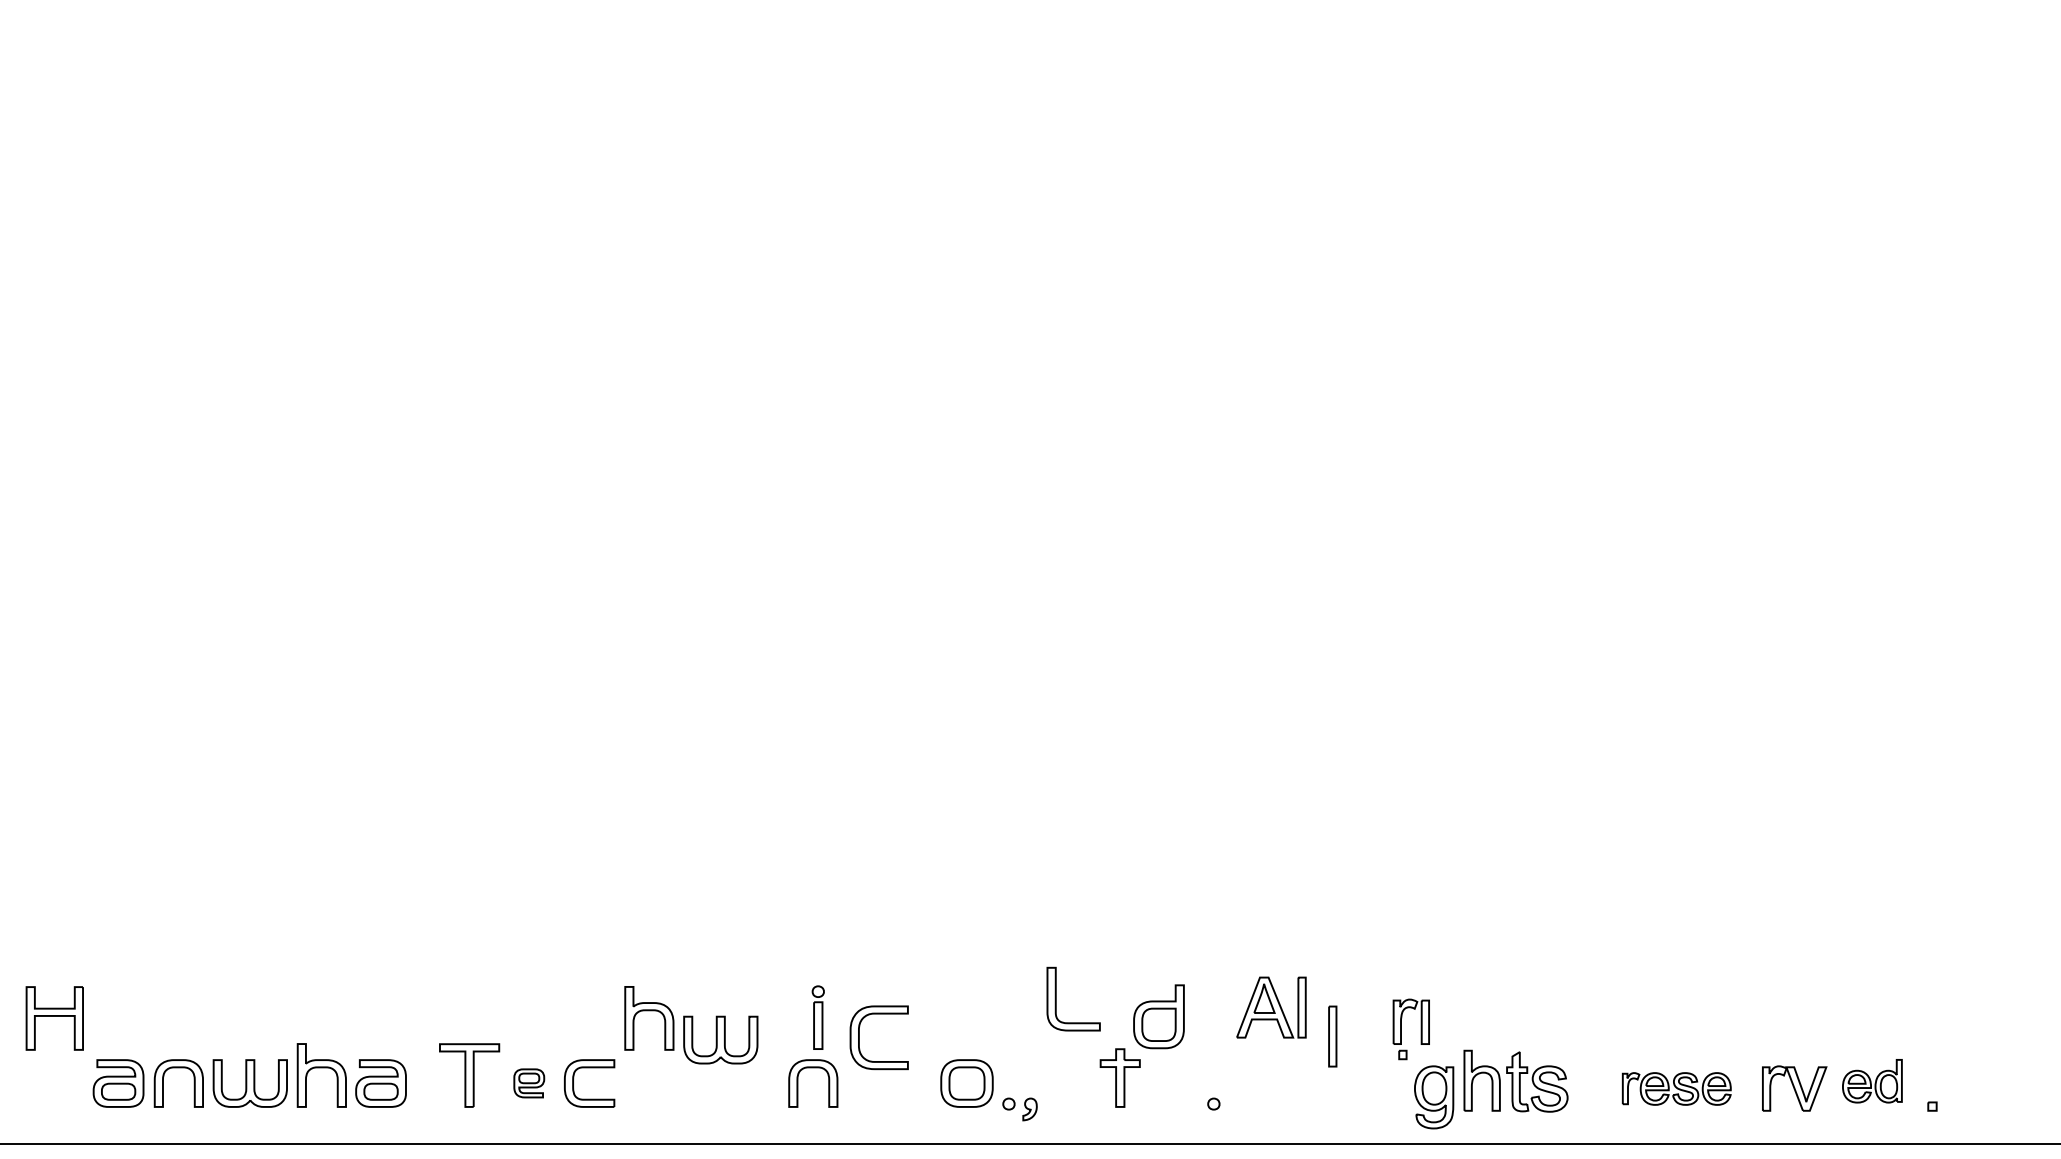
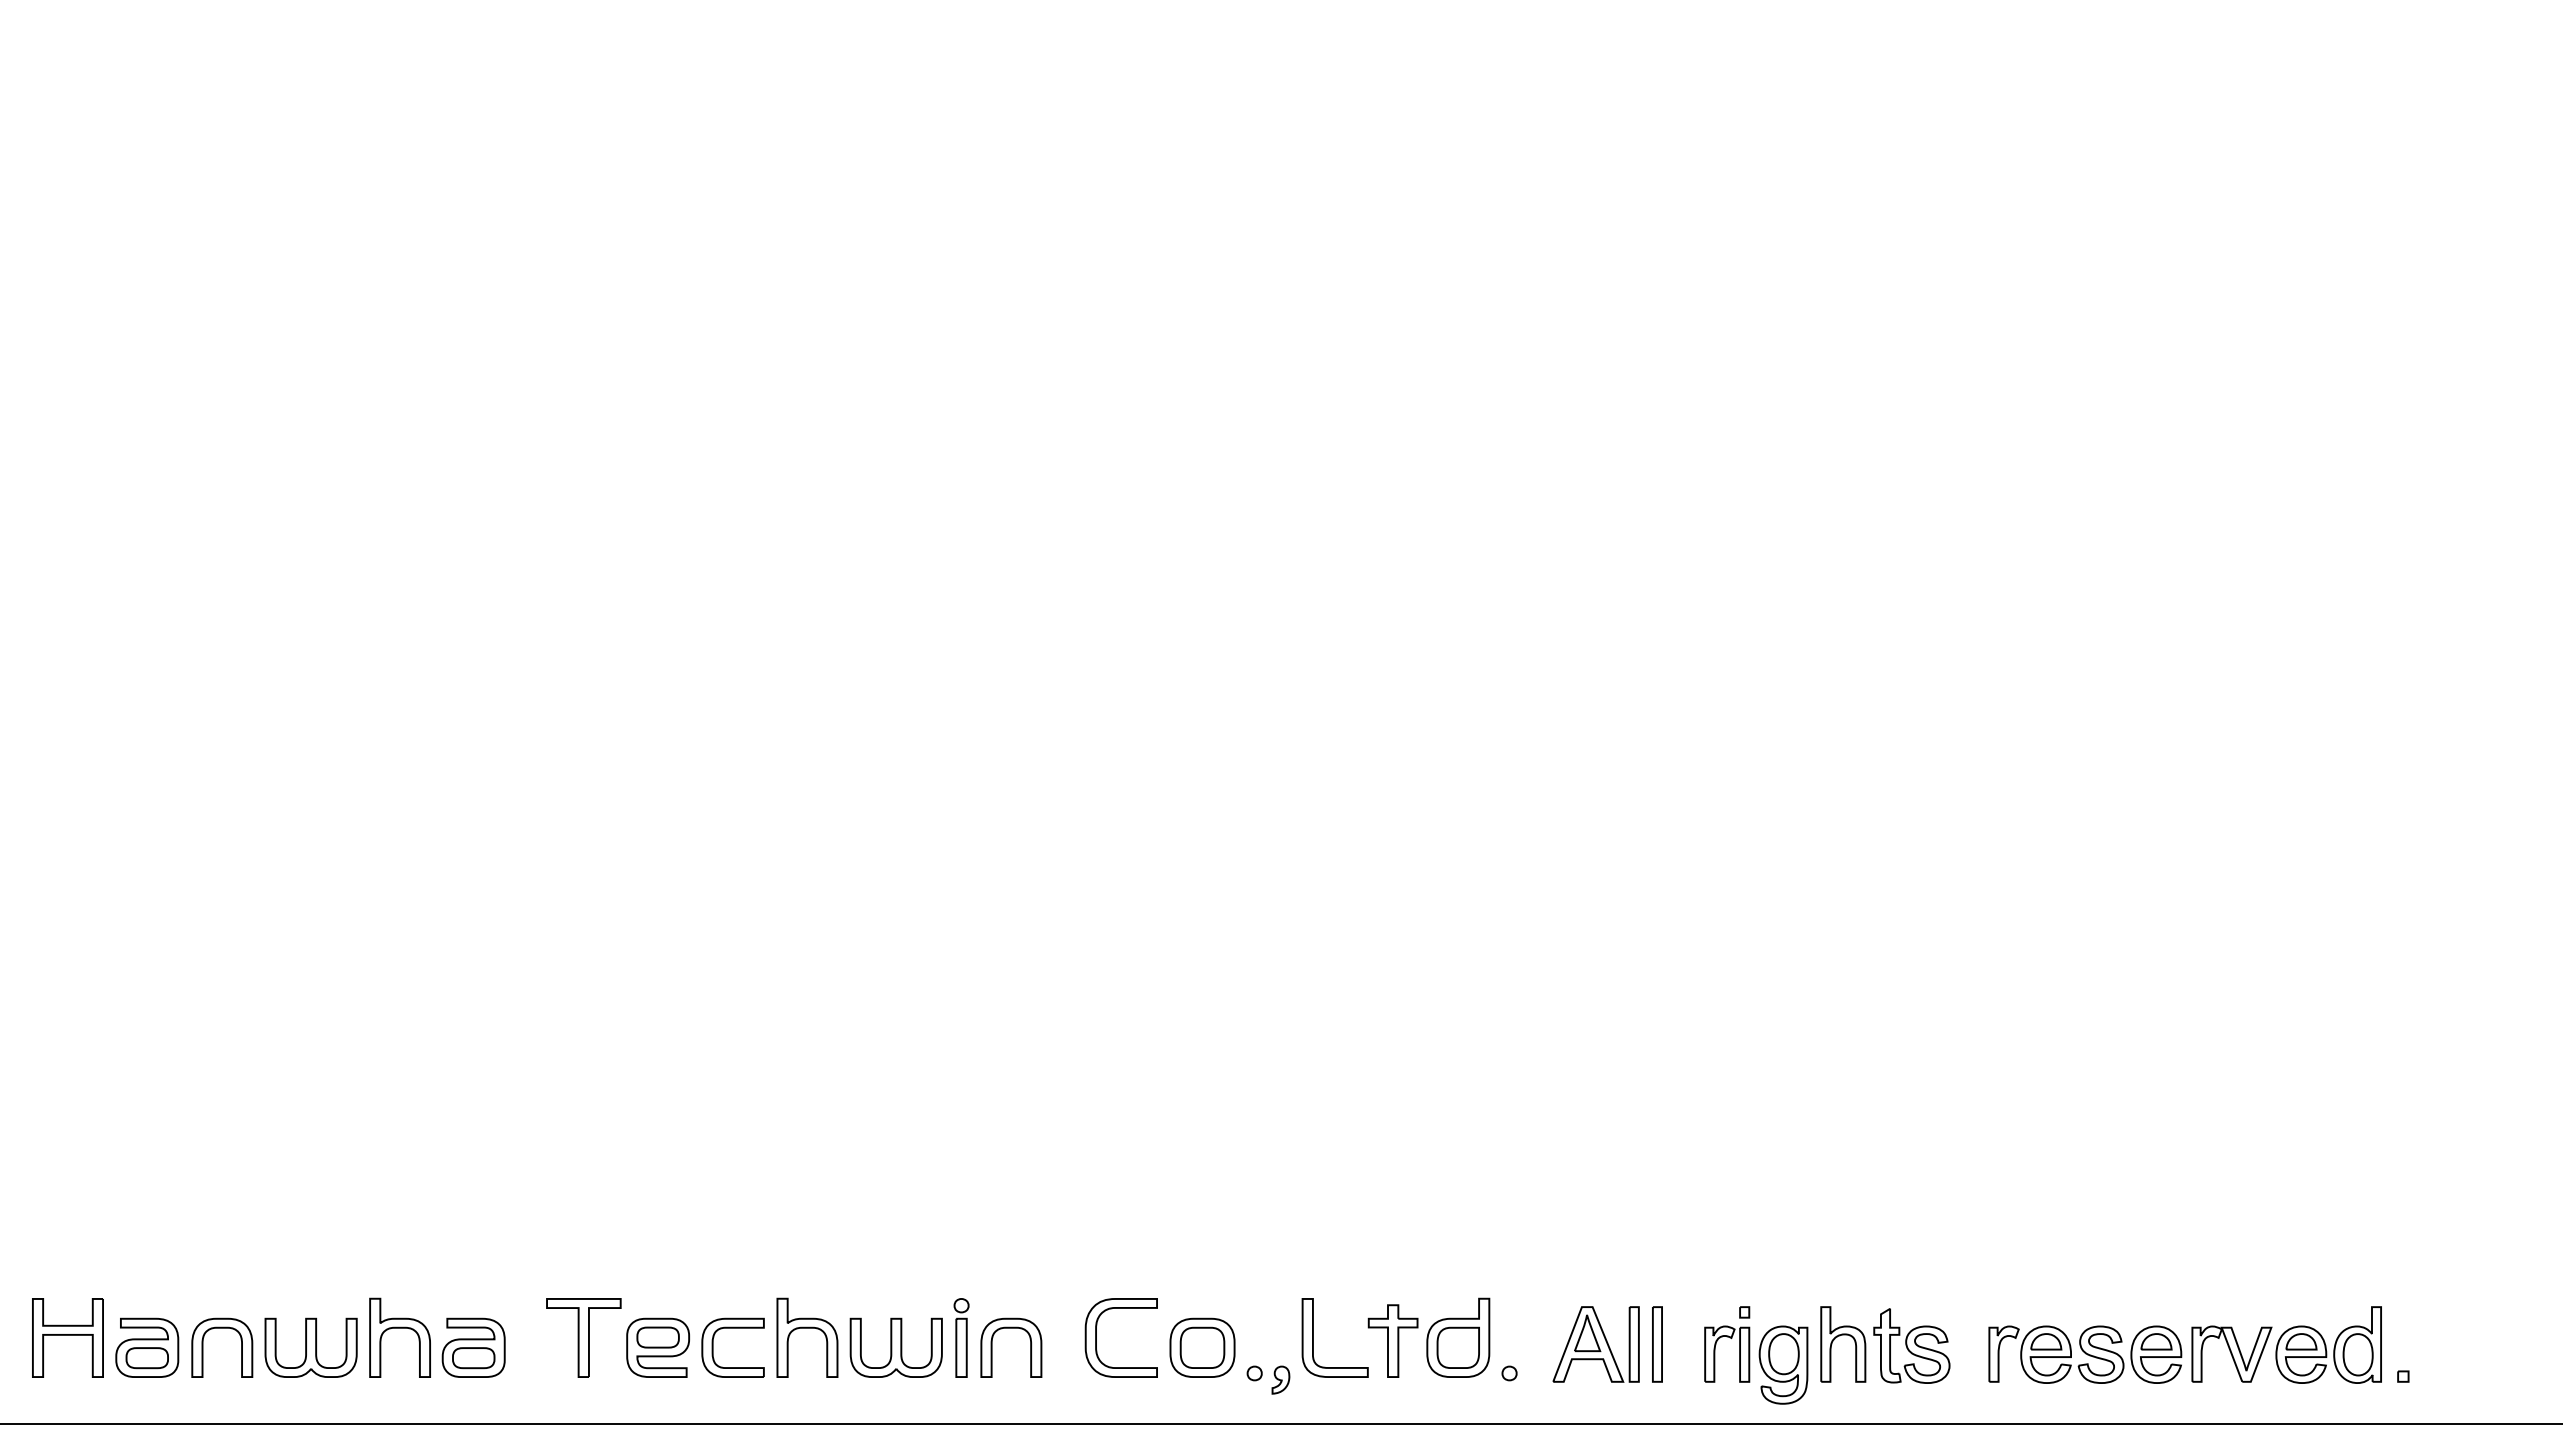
part: (1056, 998) -> (1313, 1337), moved
part: (1270, 1007) -> (1595, 1344), moved
part: (649, 1010) -> (807, 1328), moved
part: (1159, 1016) -> (1458, 1337), moved
part: (818, 1017) -> (961, 1337), moved
part: (54, 1018) -> (67, 1337), moved
part: (1401, 1021) -> (1715, 1353), moved
part: (1332, 1036) -> (1657, 1344), moved
part: (859, 1037) -> (1096, 1337), moved
part: (720, 1039) -> (895, 1347), moved
part: (1872, 1080) -> (2328, 1344), size x1.43
part: (528, 1083) -> (657, 1347), size x1.67
part: (1676, 1088) -> (2085, 1354), size x1.43

